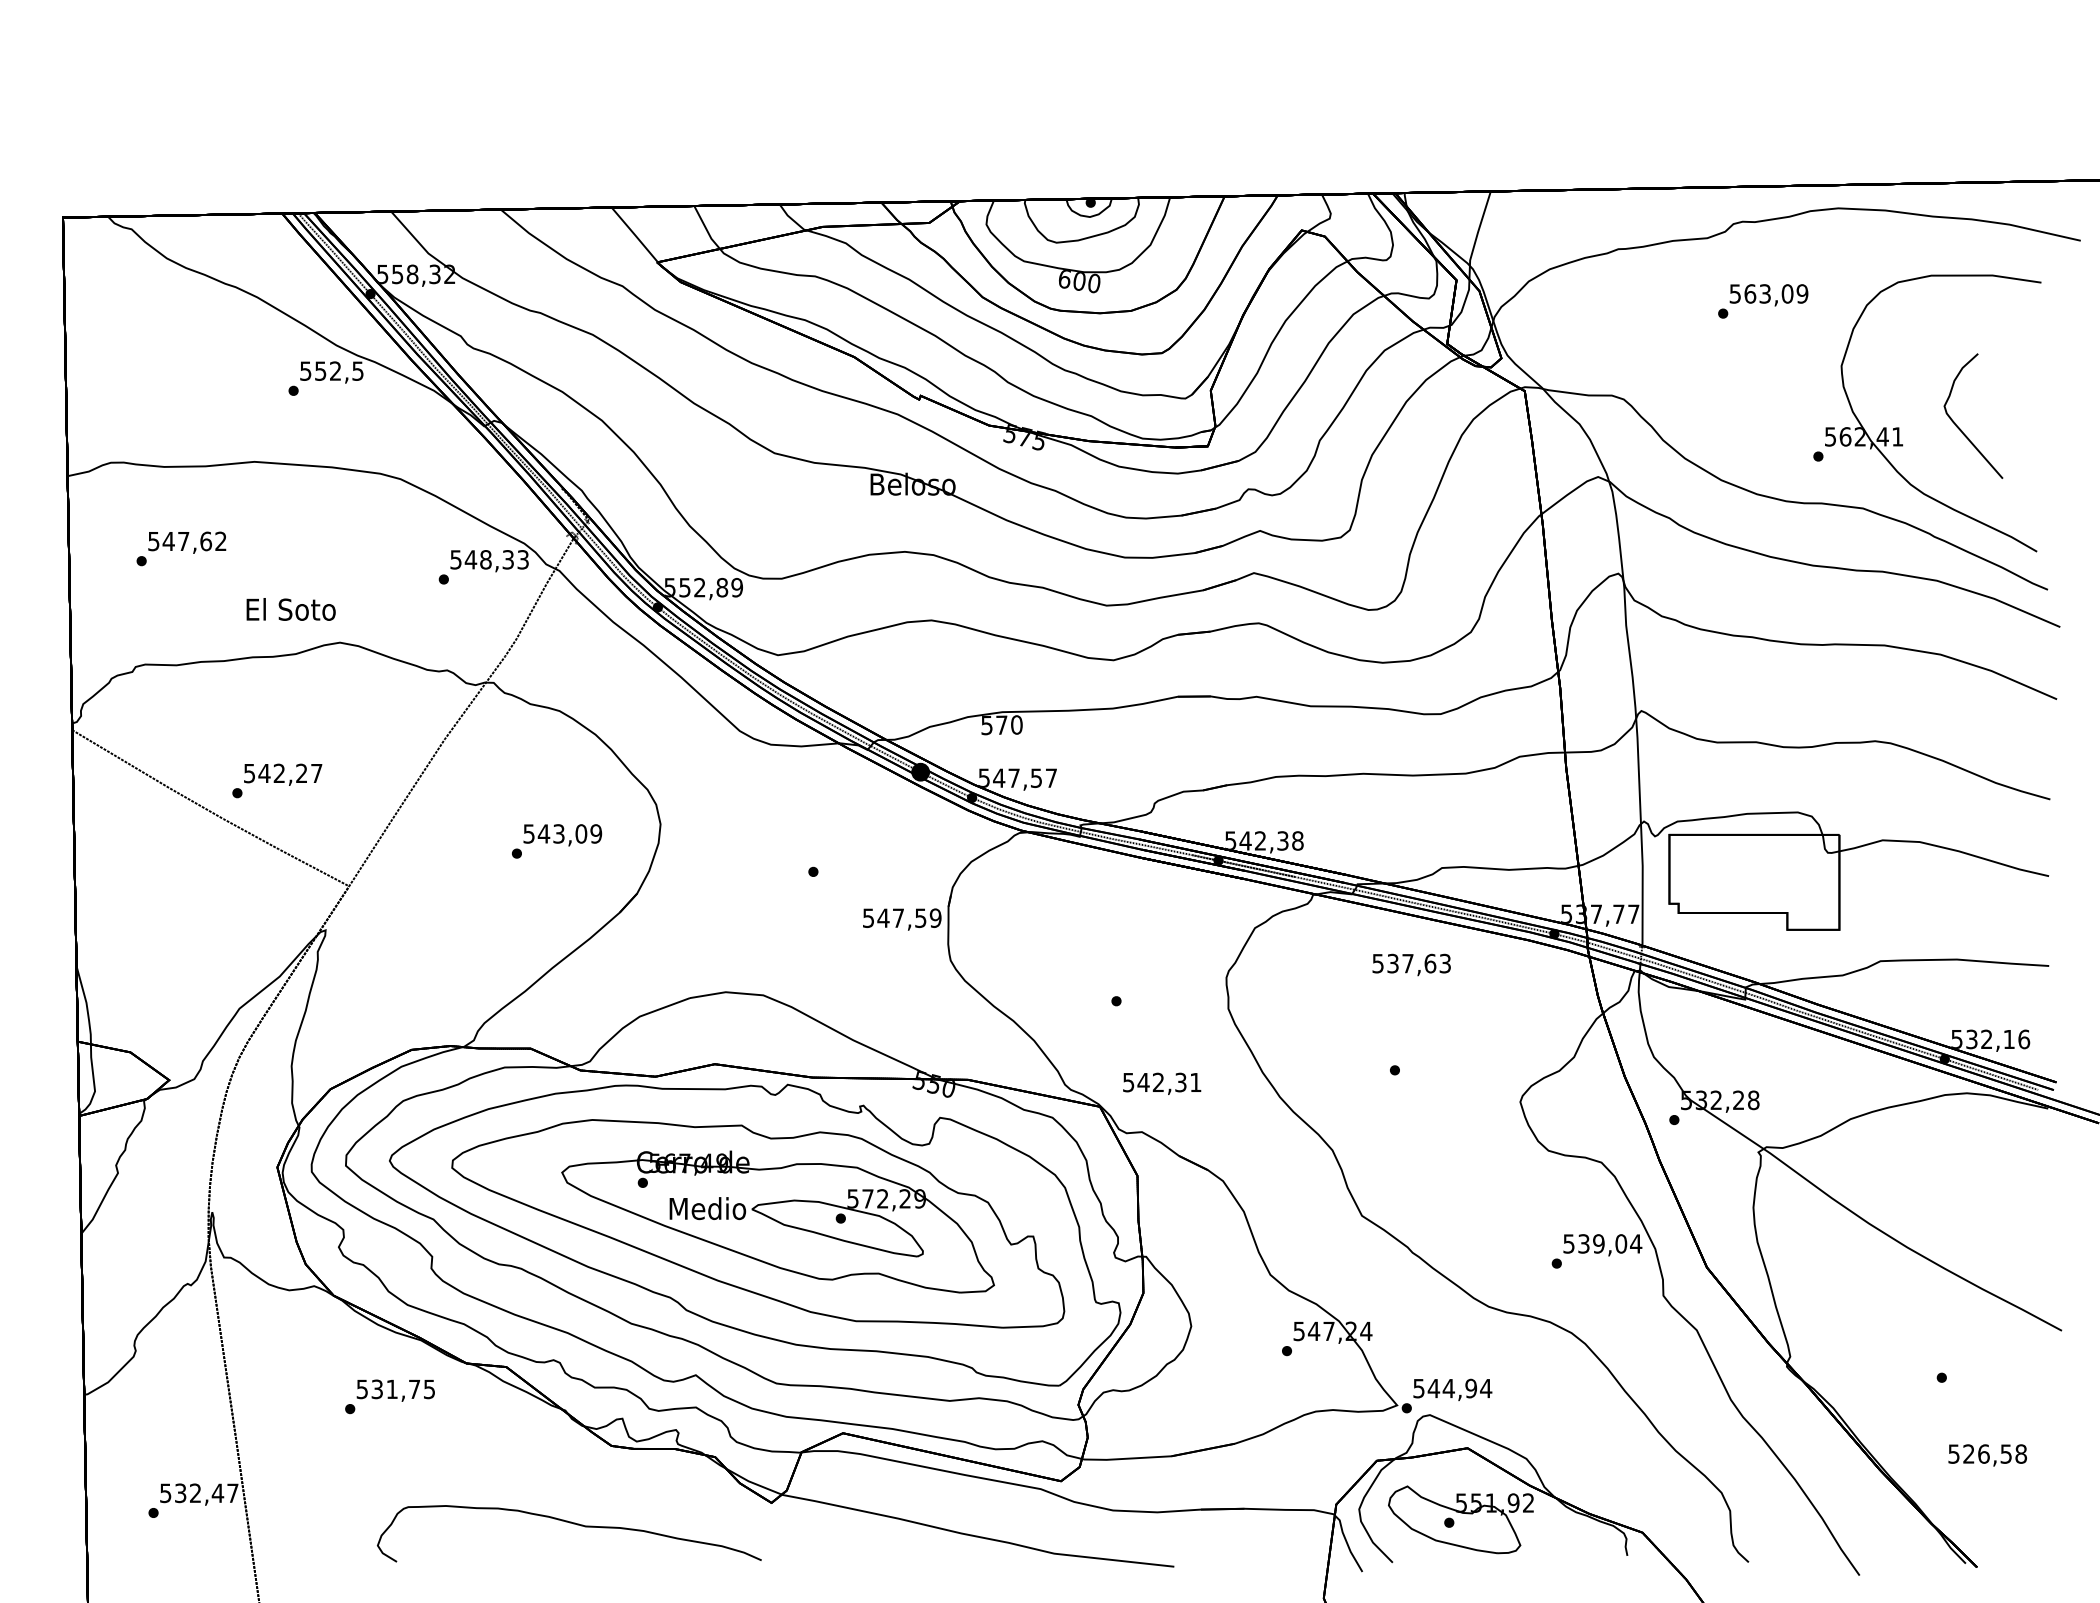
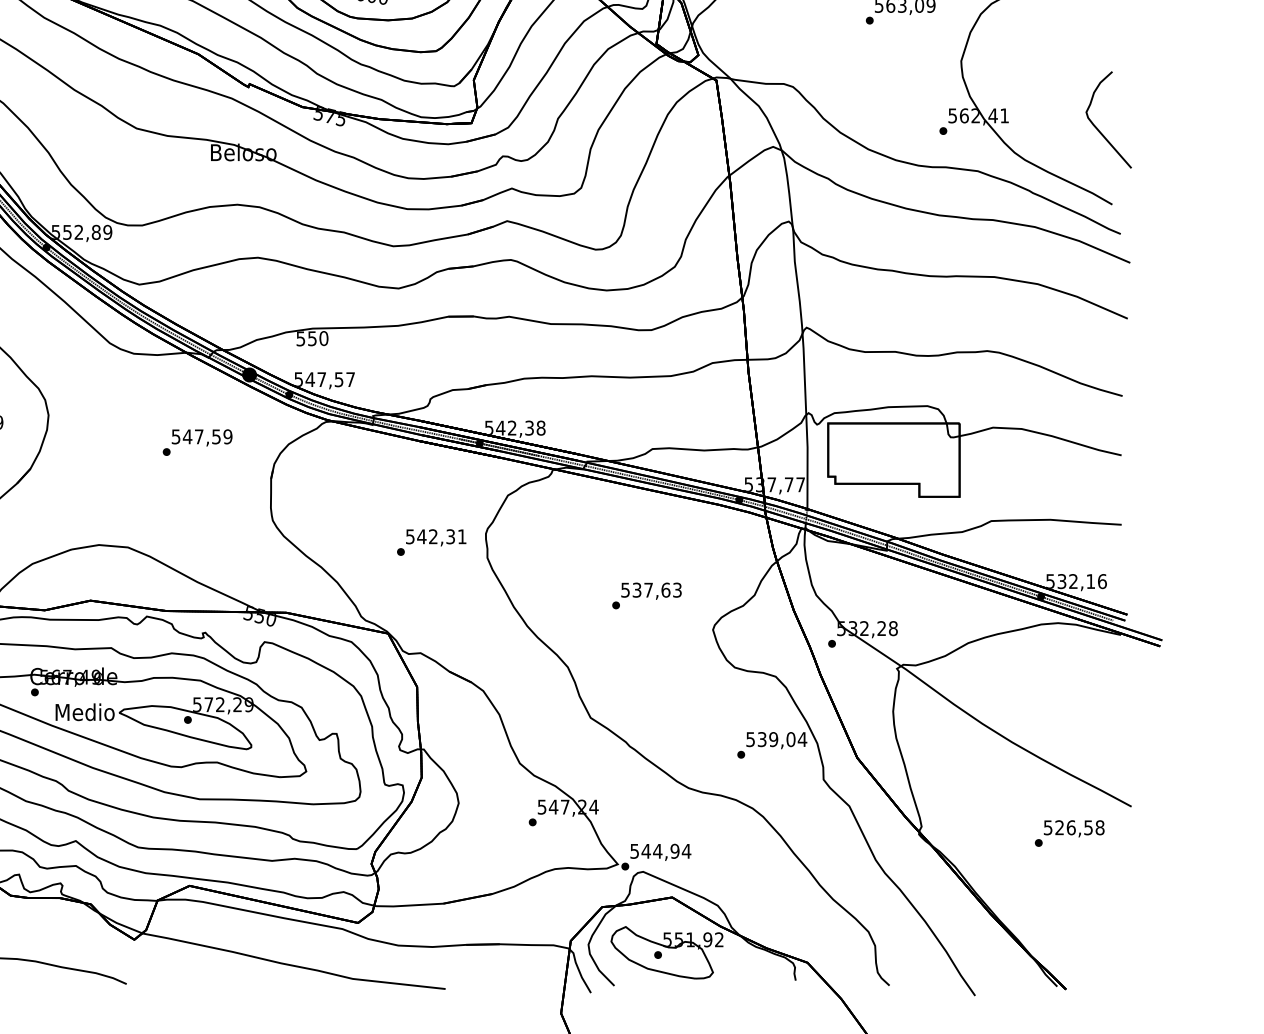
curve: (1960, 428) -> (1098, 129), moved
text: (1001, 725) -> (312, 338), 570 -> 550
text: (902, 919) -> (202, 437), moved
text: (1411, 964) -> (651, 590), moved
text: (1162, 1083) -> (436, 537), moved
text: (1987, 1455) -> (1074, 828), moved

